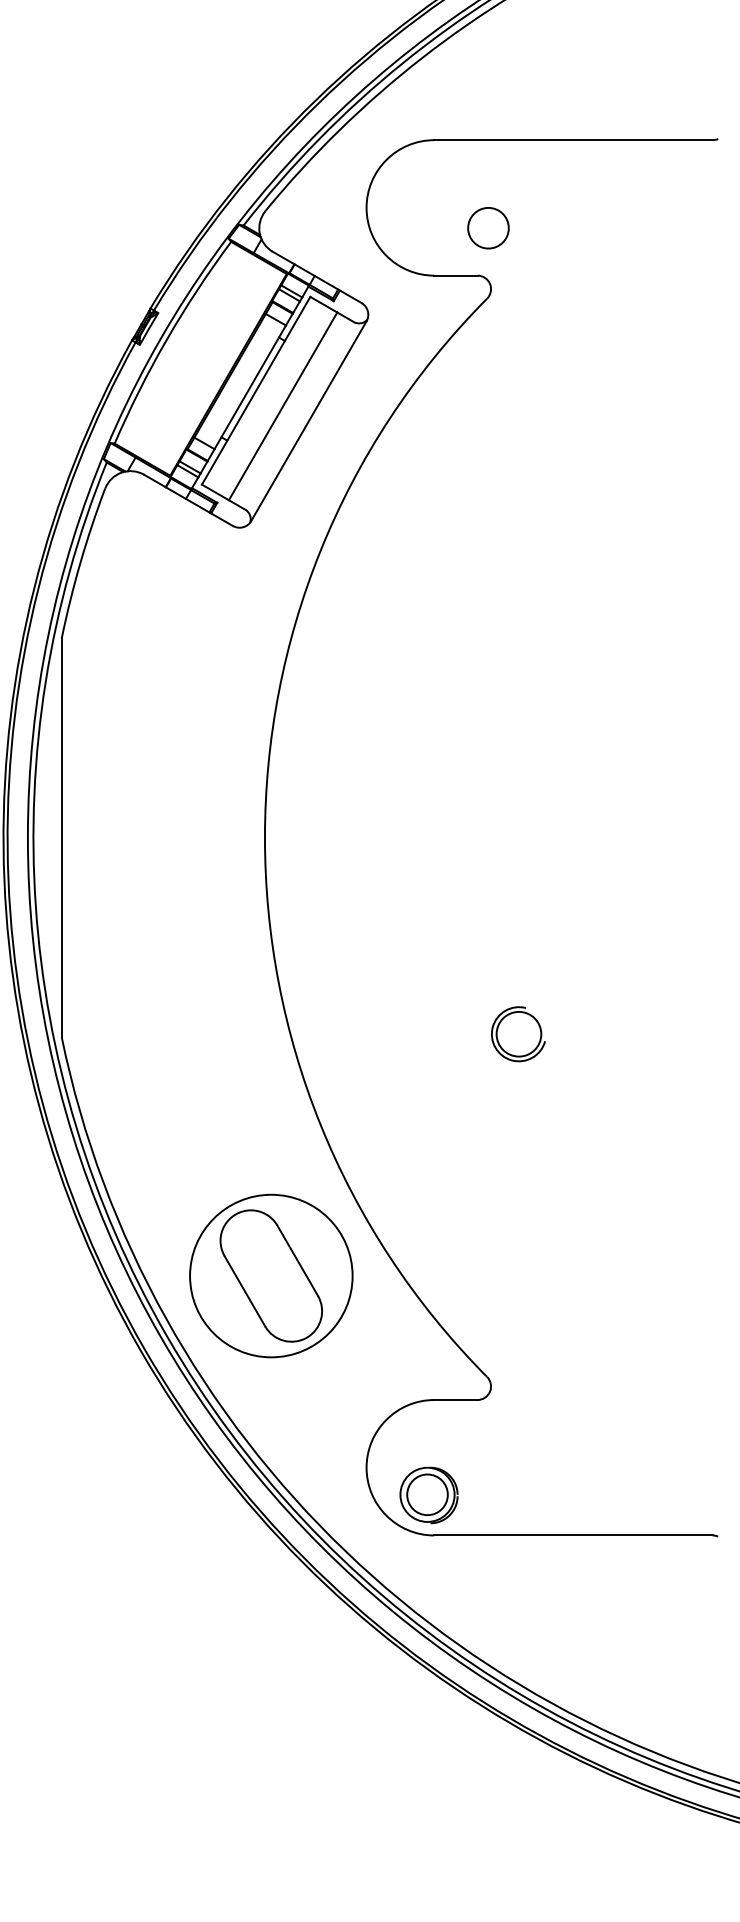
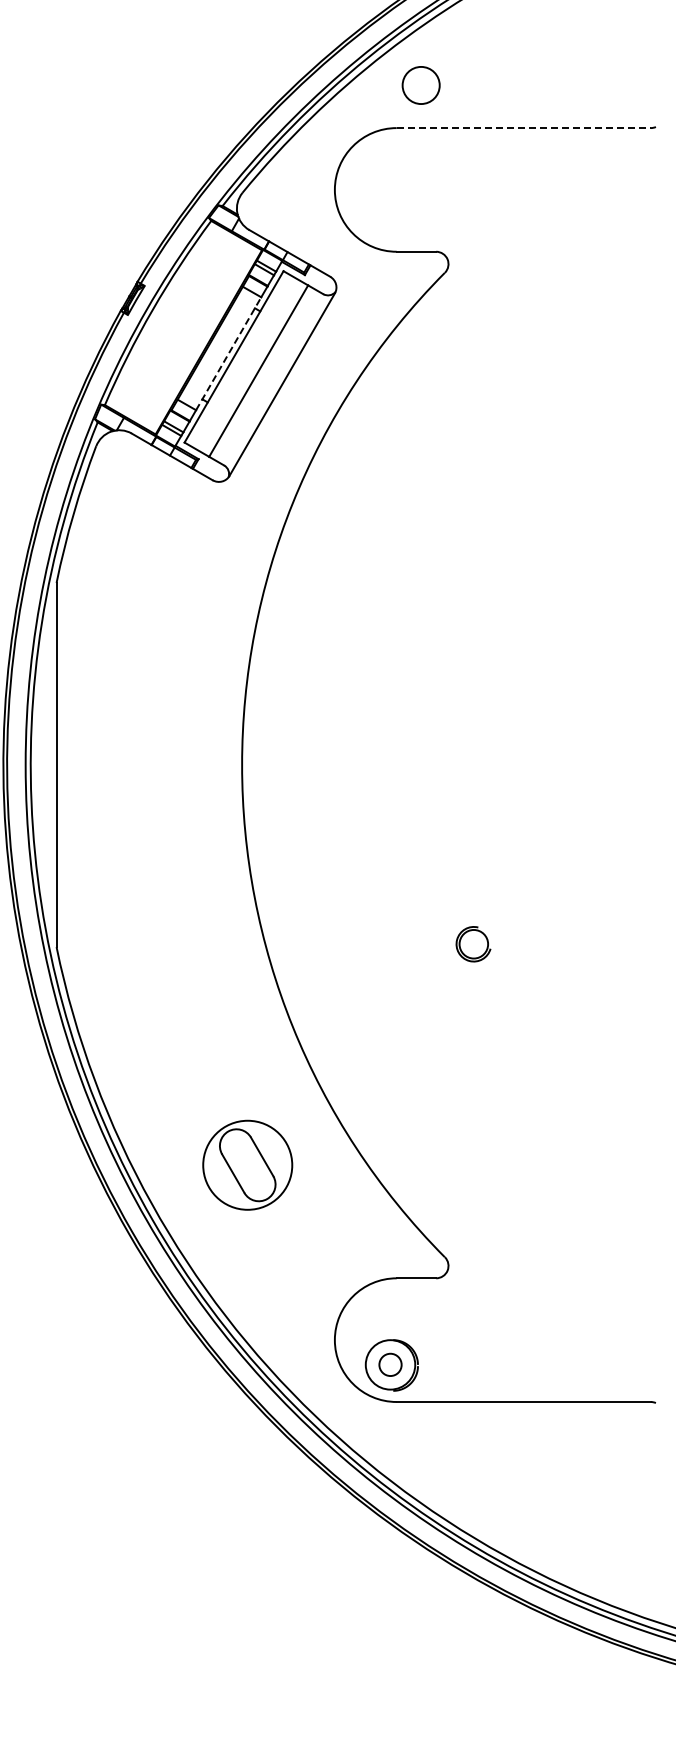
line: (574, 140) -> (524, 128), solid -> dashed
circle: (487, 228) -> (420, 85), moved
line: (250, 387) -> (228, 353), solid -> dashed
part: (518, 1033) -> (473, 943), size x0.7
part: (270, 1276) -> (247, 1165), size x0.6
circle: (427, 1494) -> (390, 1364), size x0.6

